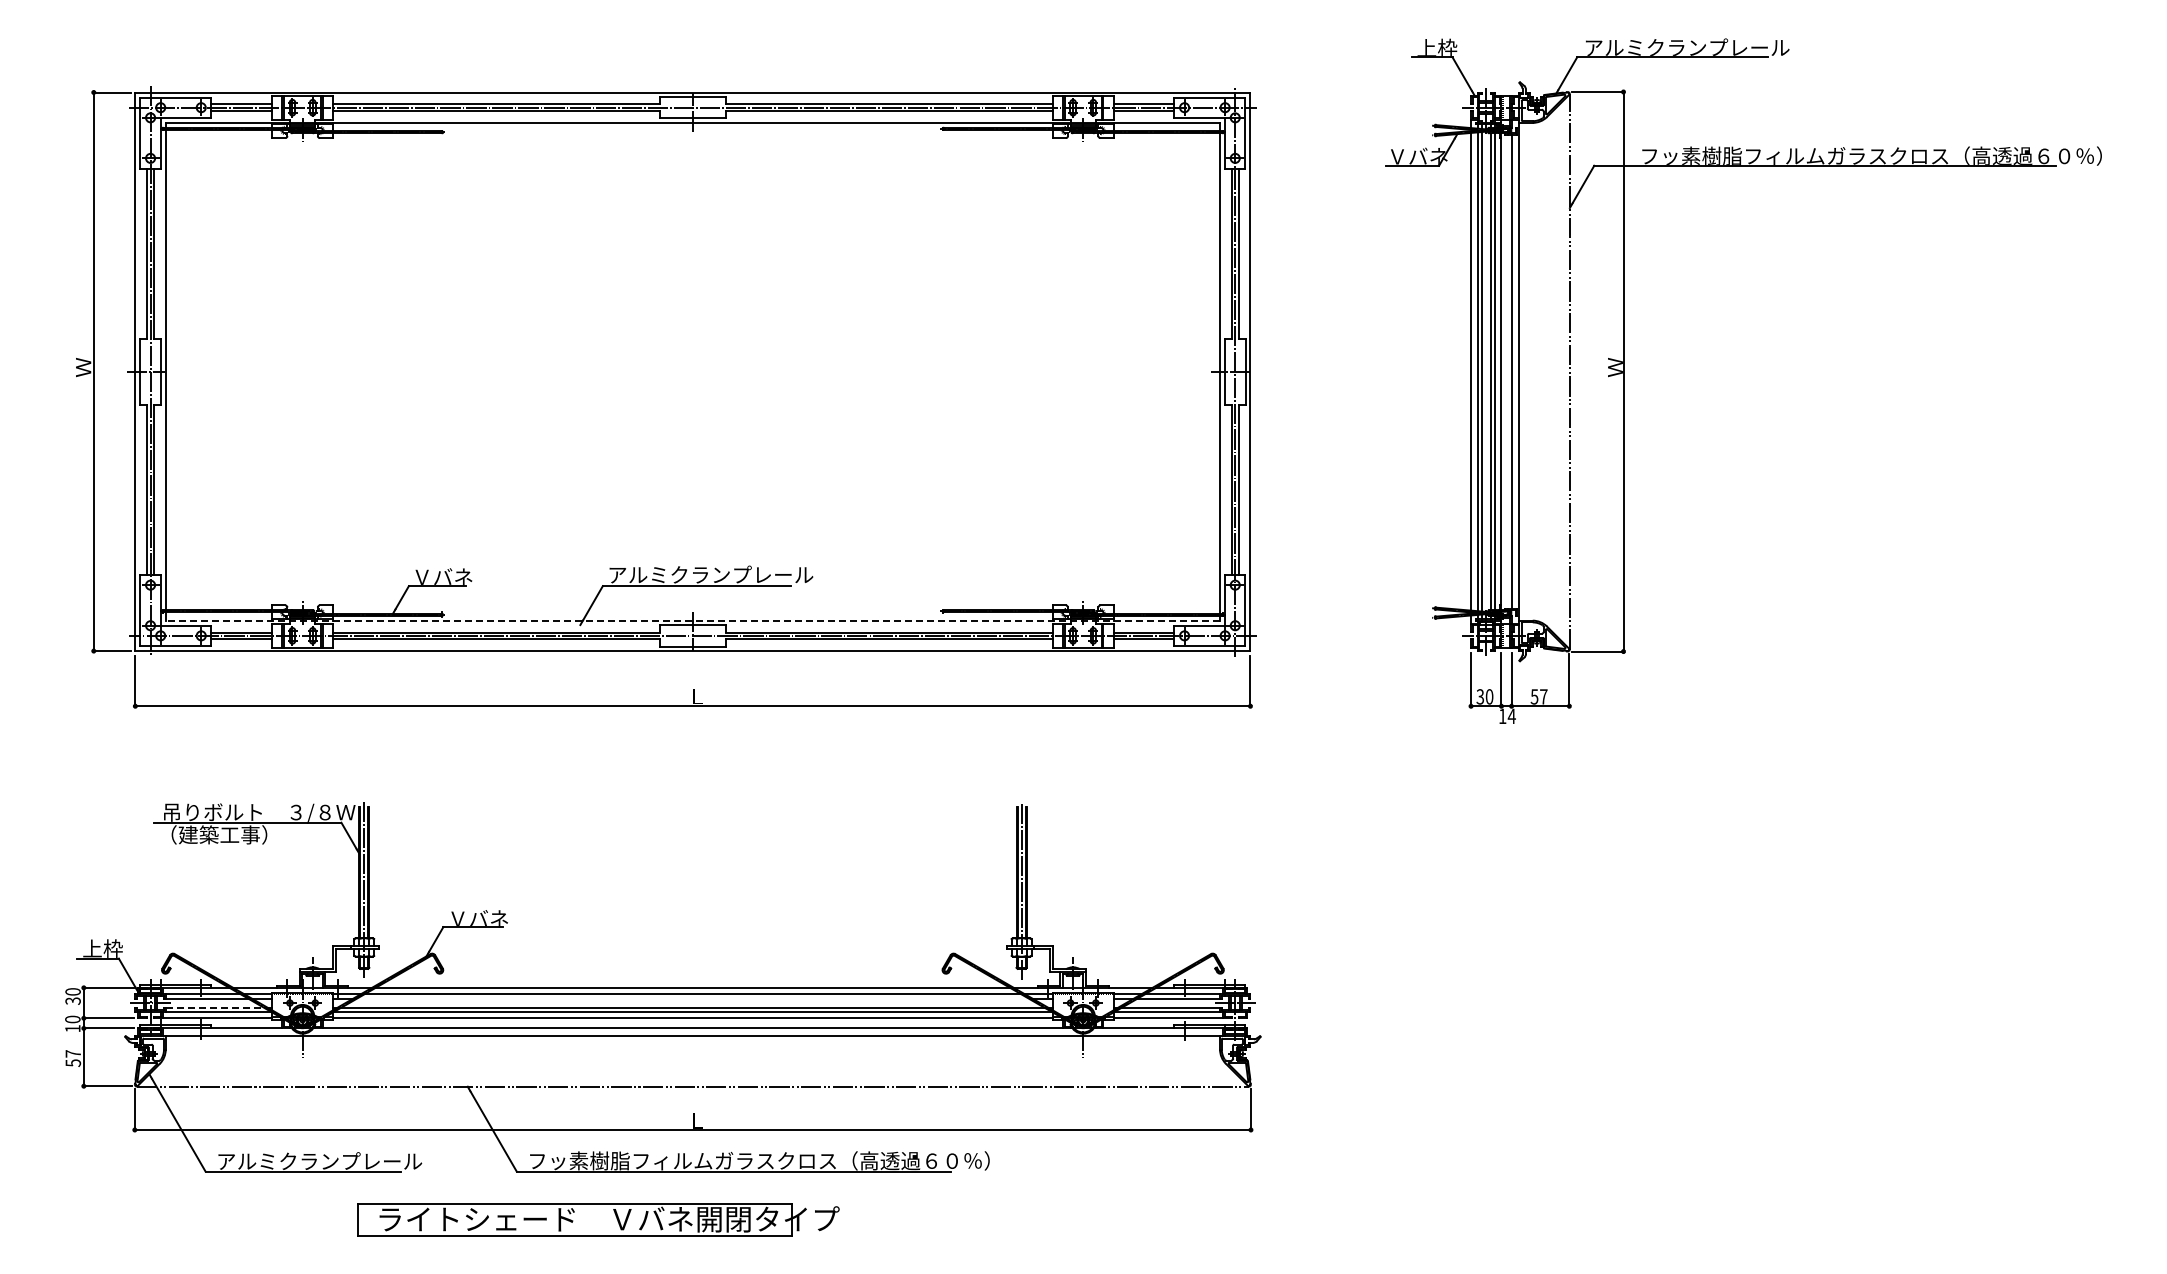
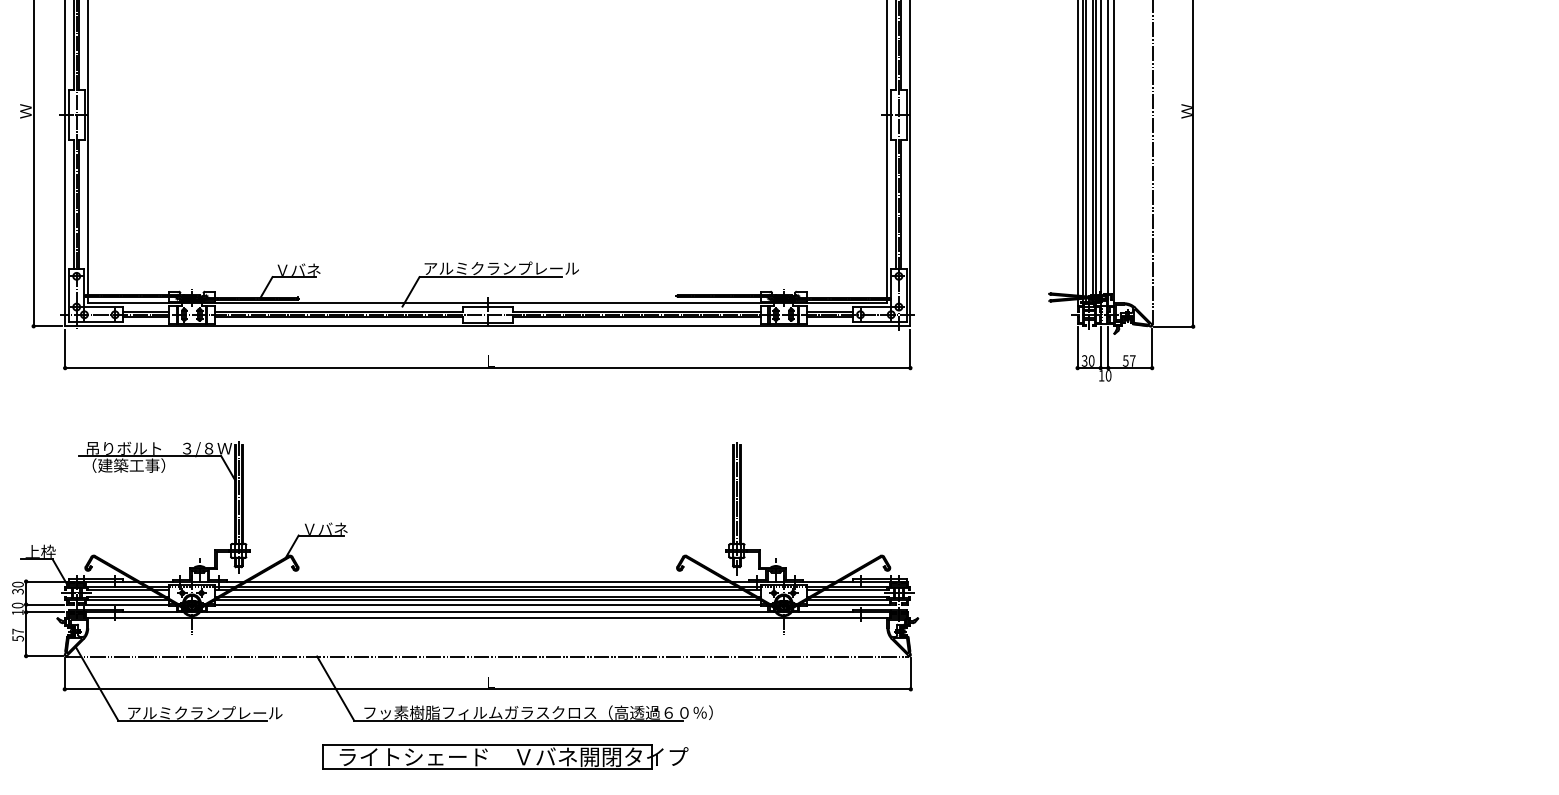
line: (692, 620) -> (487, 303), dashed -> solid
text: (1511, 716) -> (1108, 375), 14 -> 10
line: (692, 998) -> (487, 589), added
line: (215, 1007) -> (125, 596), dashed -> solid
part: (598, 1219) -> (505, 757), moved

